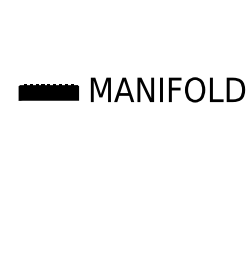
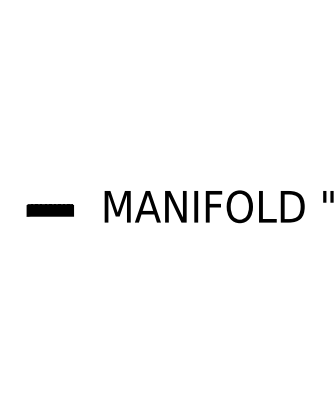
part: (49, 91) -> (50, 209), size x0.6

